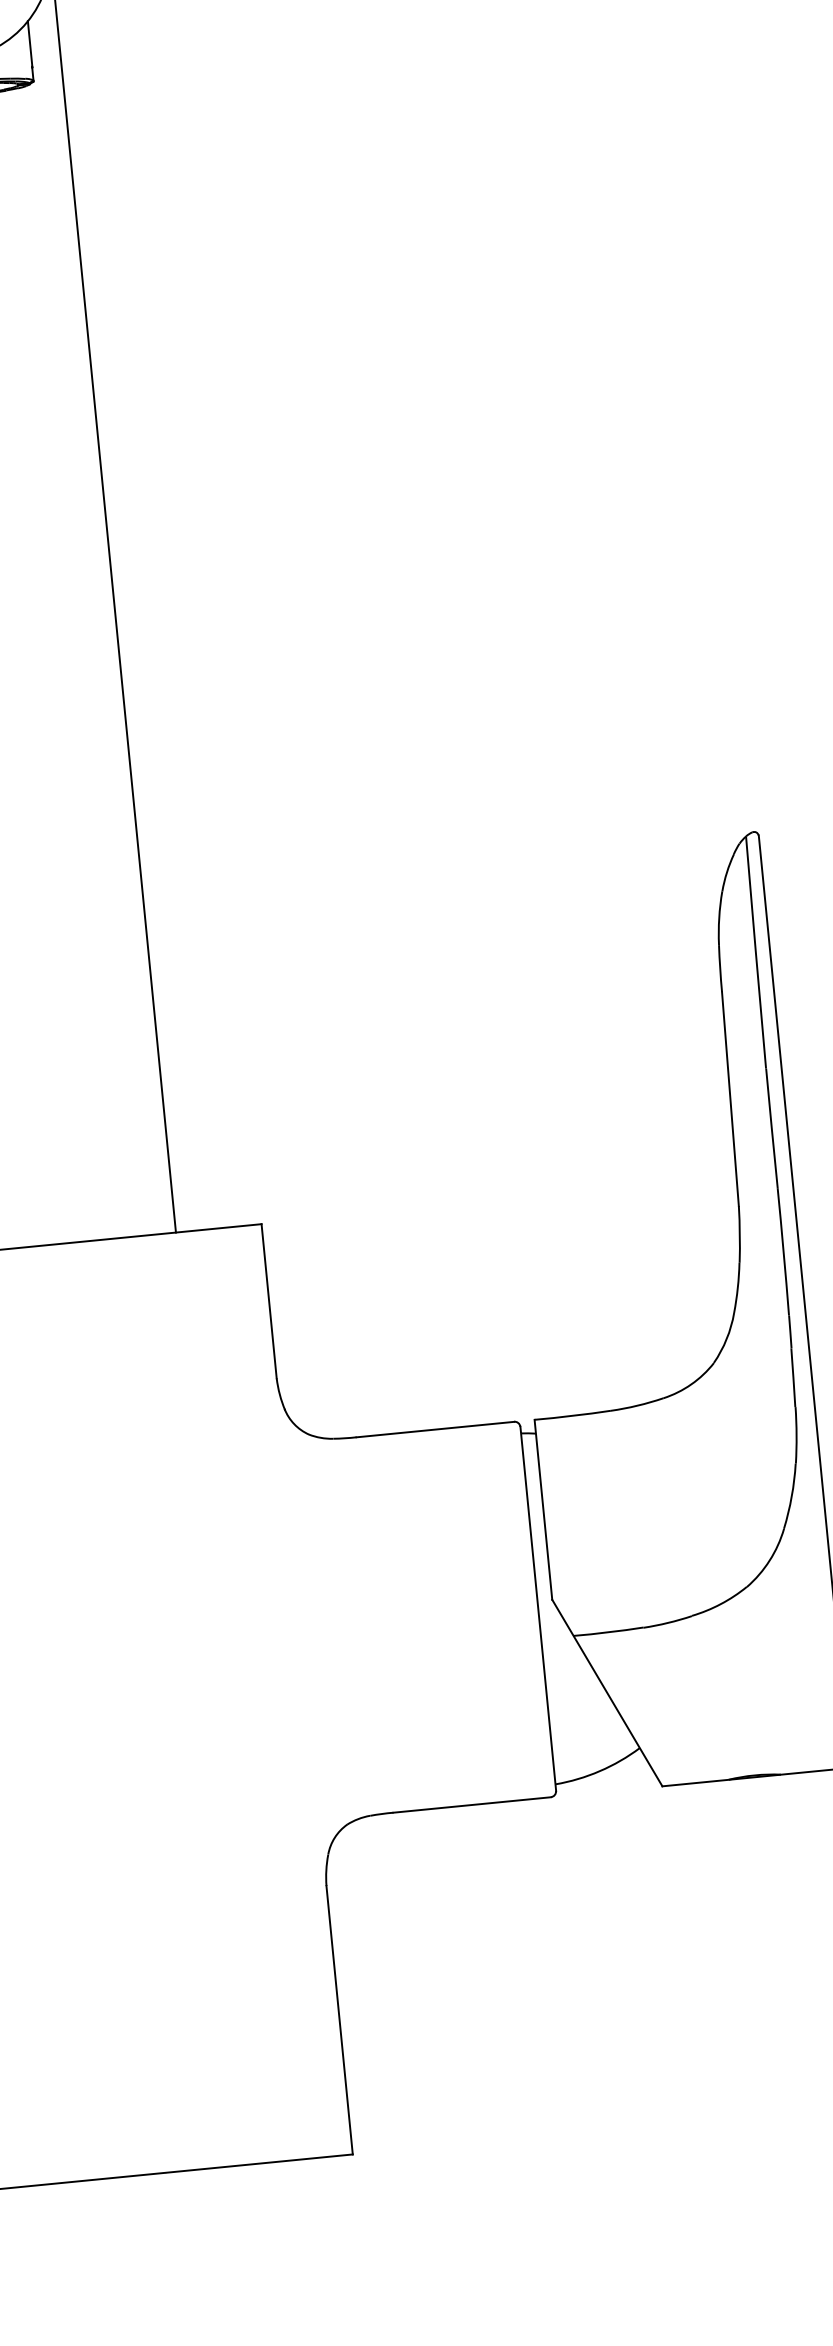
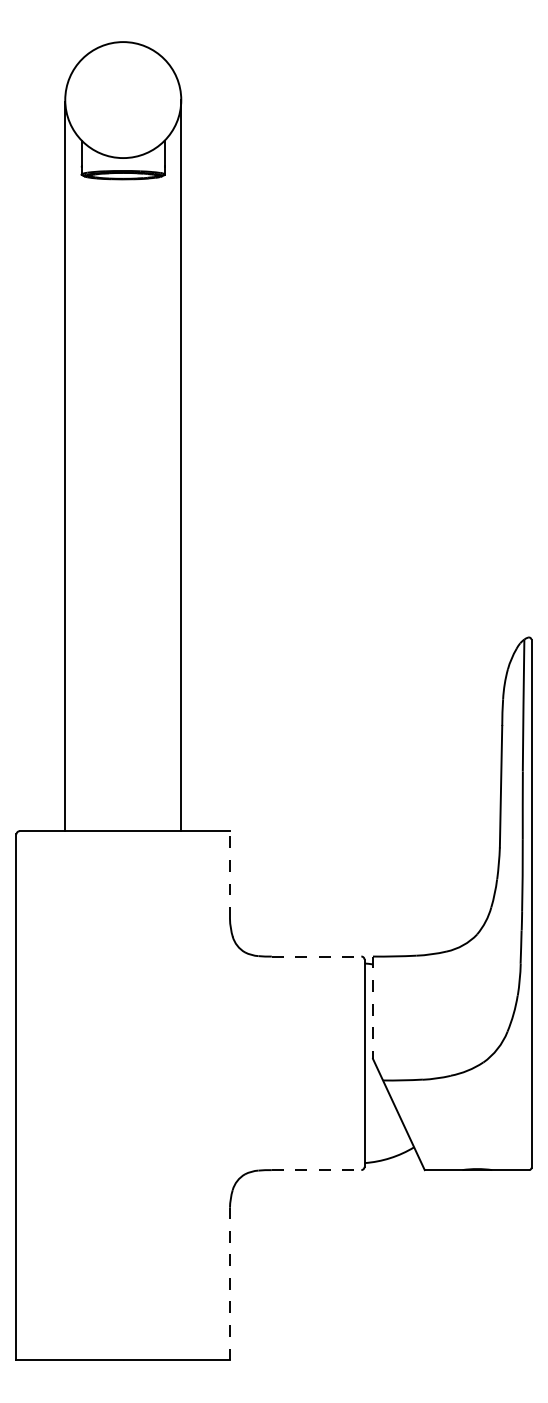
line: (268, 1302) -> (229, 875), solid -> dashed
line: (435, 1429) -> (316, 956), solid -> dashed
line: (544, 1511) -> (373, 1008), solid -> dashed
line: (472, 1805) -> (316, 1170), solid -> dashed
line: (338, 2019) -> (229, 1283), solid -> dashed

